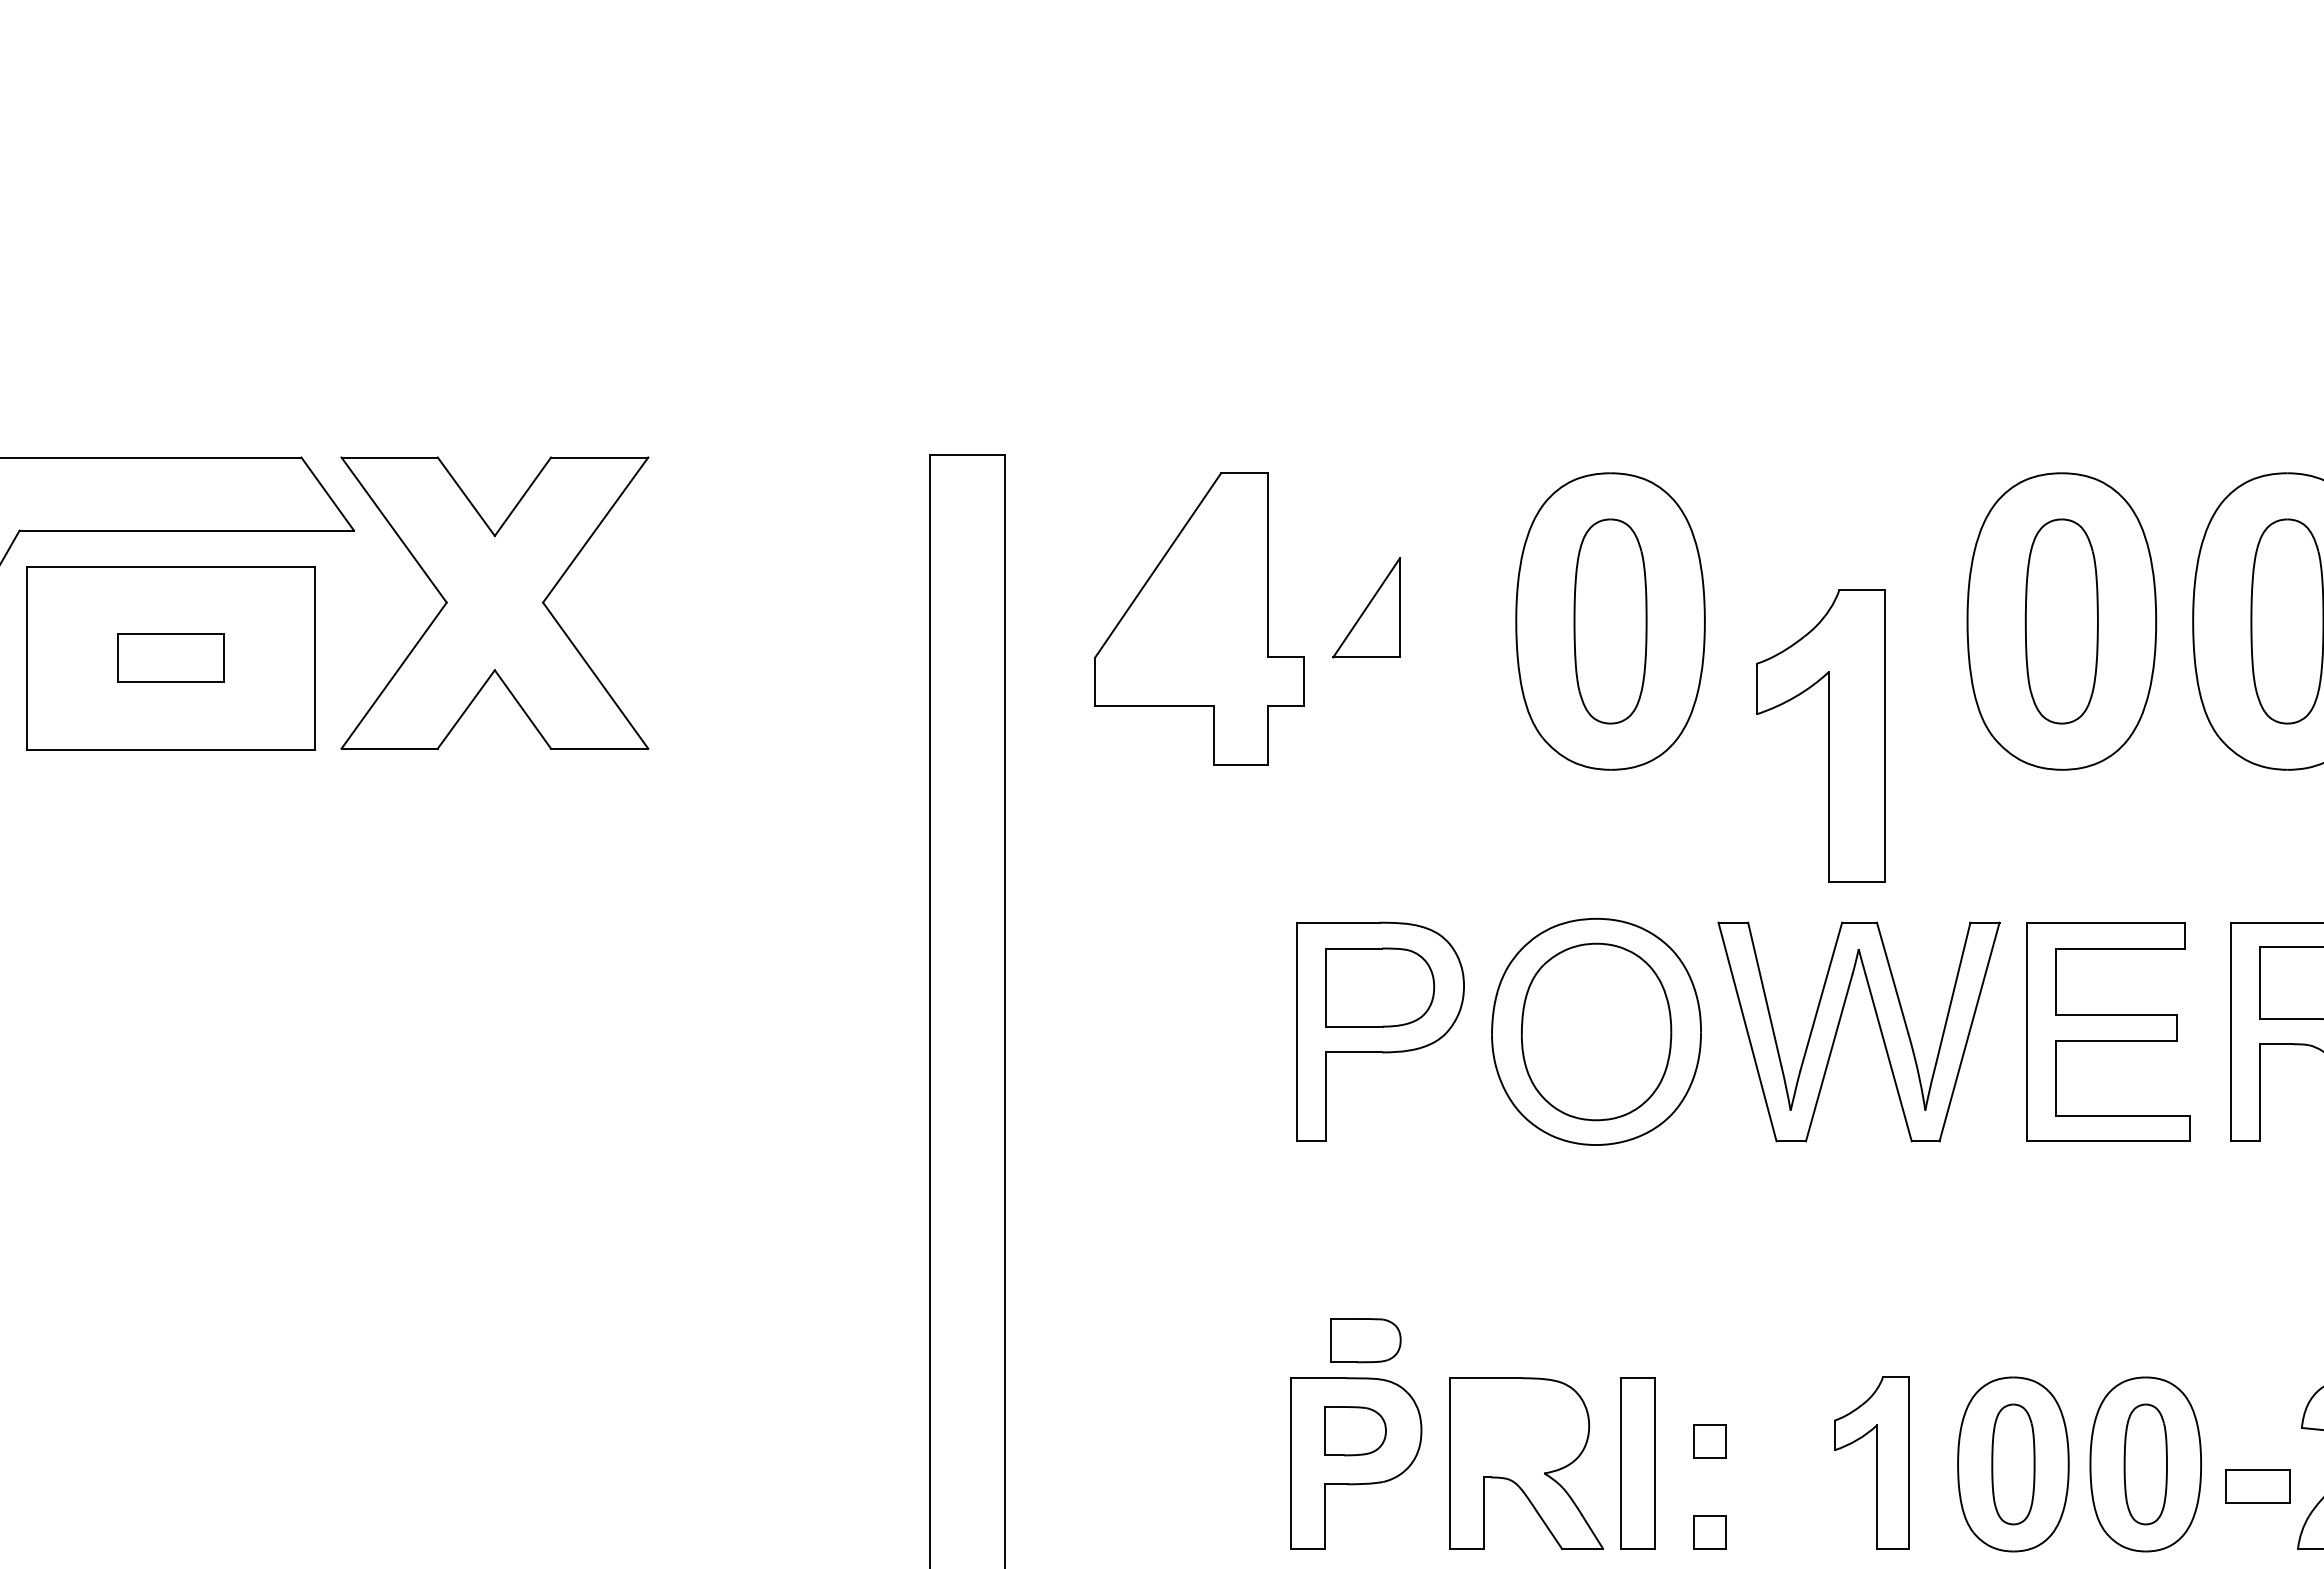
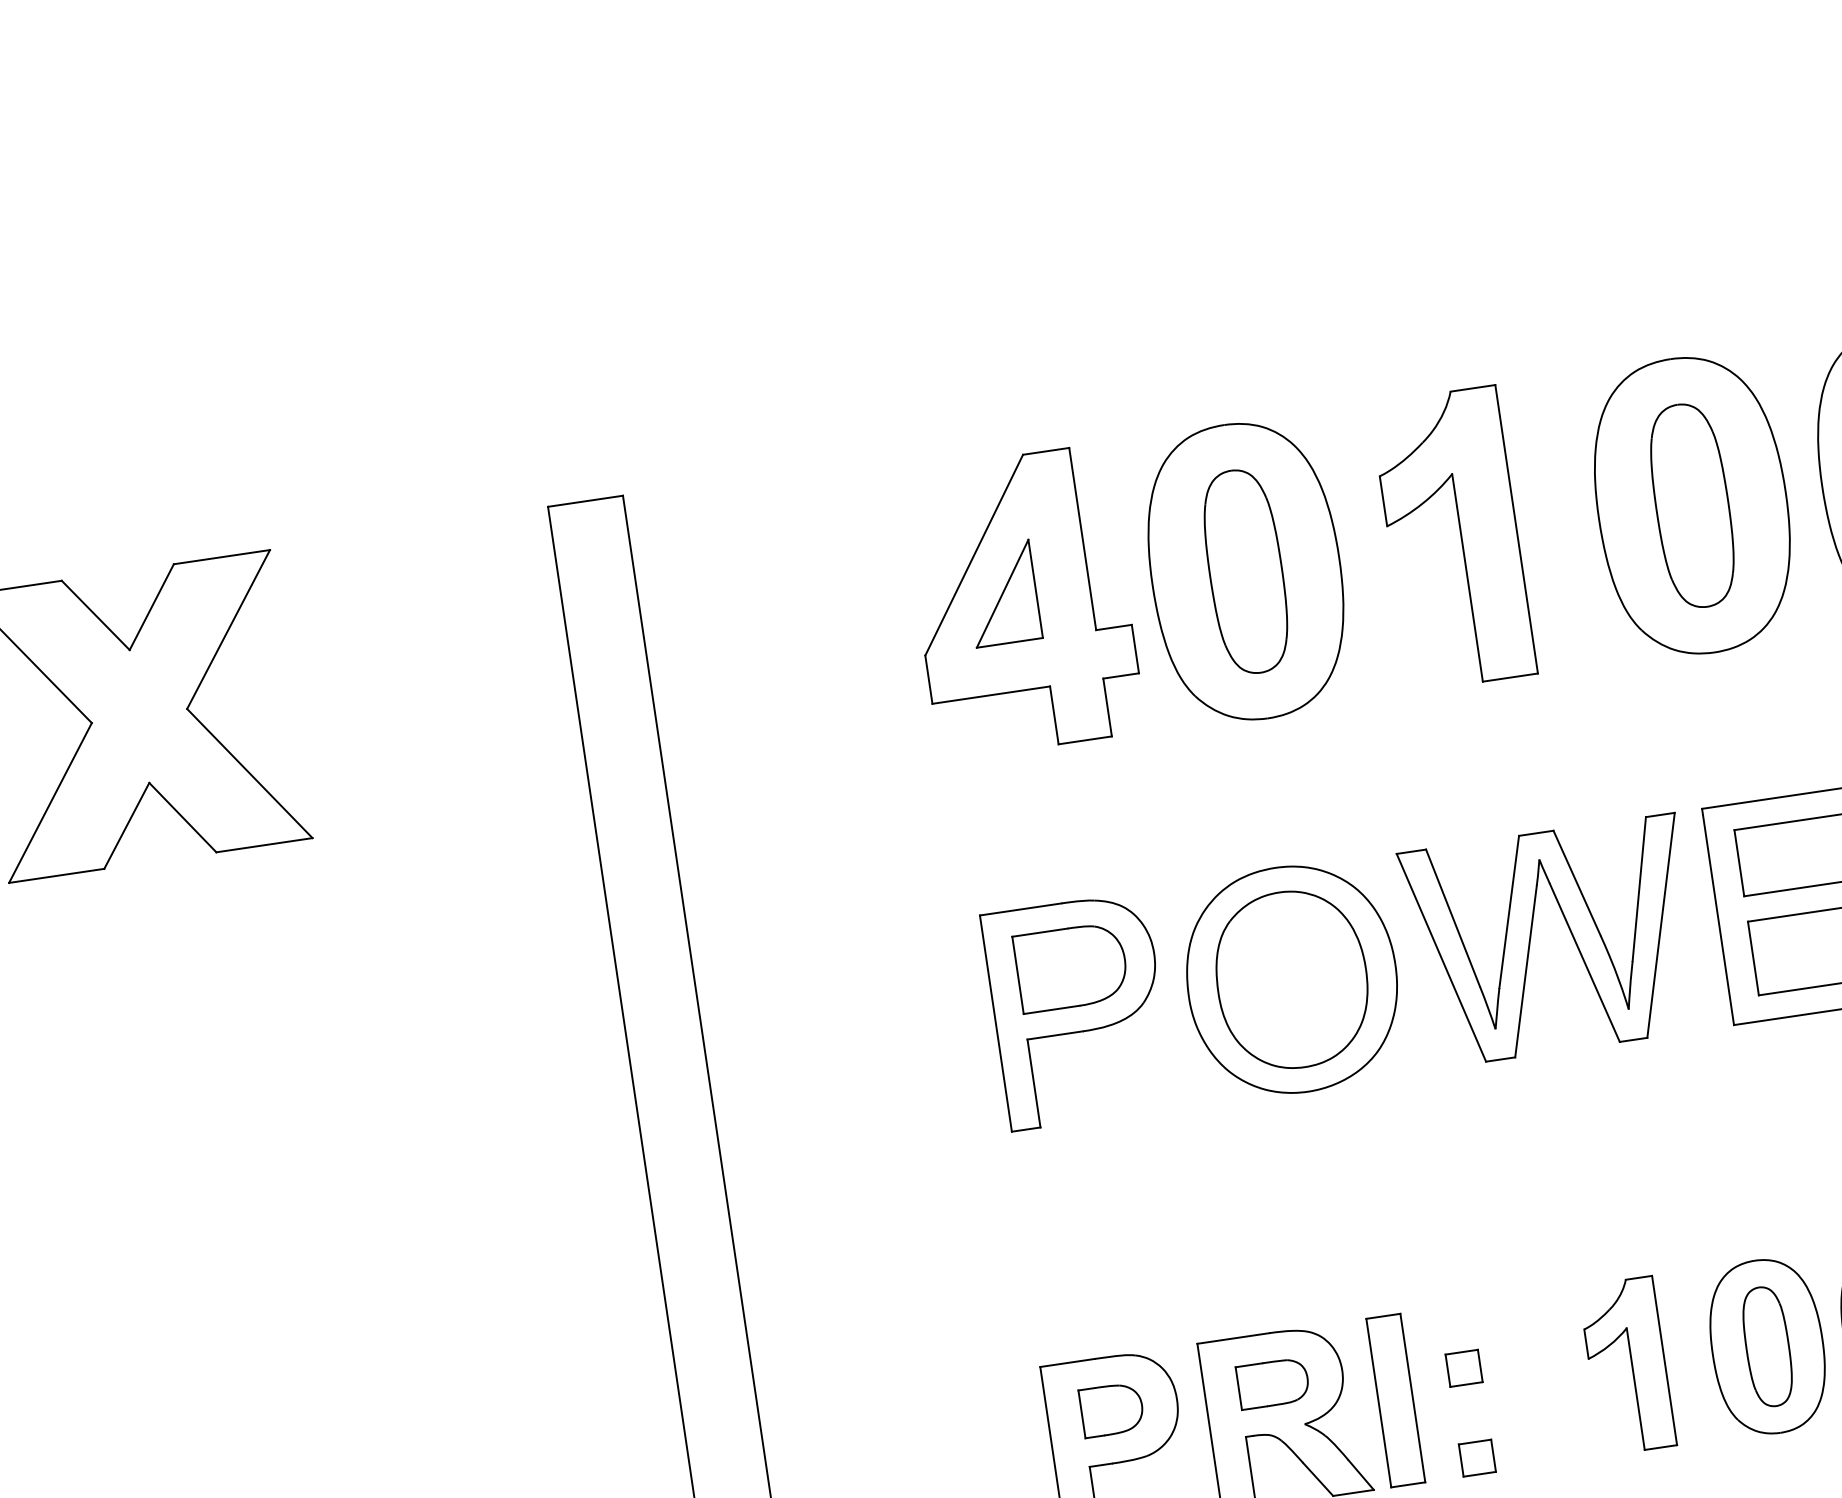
part: (1199, 618) -> (1022, 601), moved
part: (1828, 735) -> (1461, 536), moved
part: (1365, 1340) -> (1272, 1383), moved

